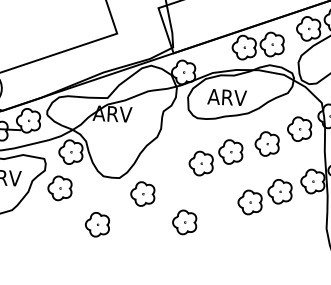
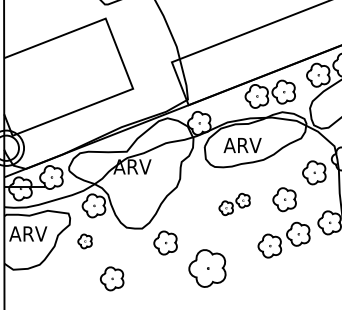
part: (267, 143) -> (284, 199), moved
part: (215, 157) -> (234, 204), size x0.6
part: (59, 188) -> (84, 241), size x0.6
part: (184, 222) -> (207, 268), size x1.6
part: (97, 224) -> (112, 278), moved

